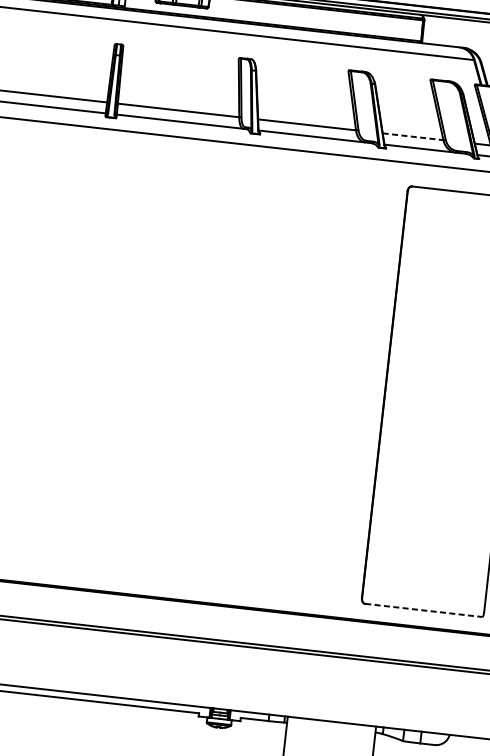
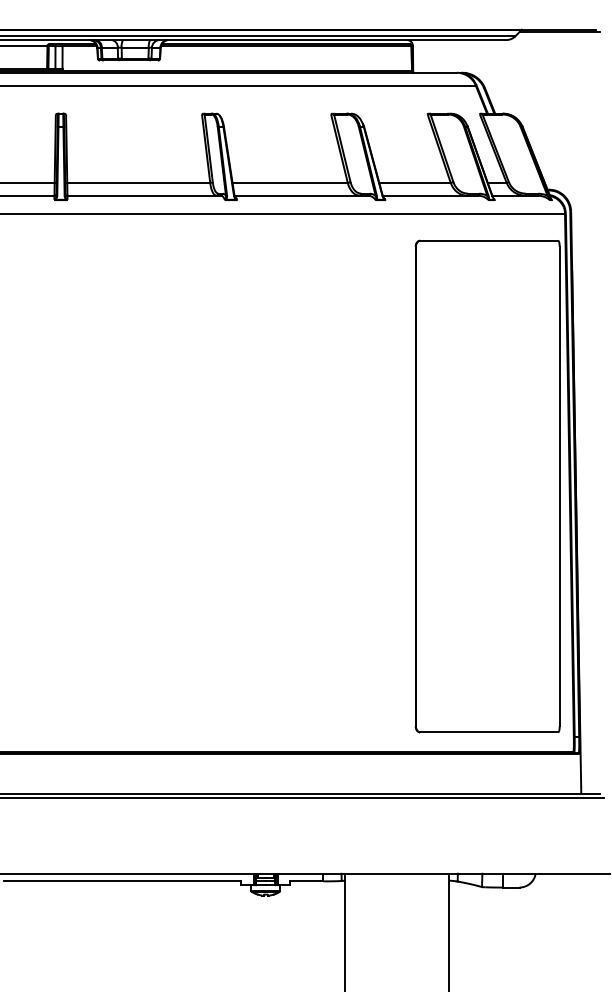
line: (412, 136) -> (414, 182), dashed -> solid
line: (424, 610) -> (489, 732), dashed -> solid

